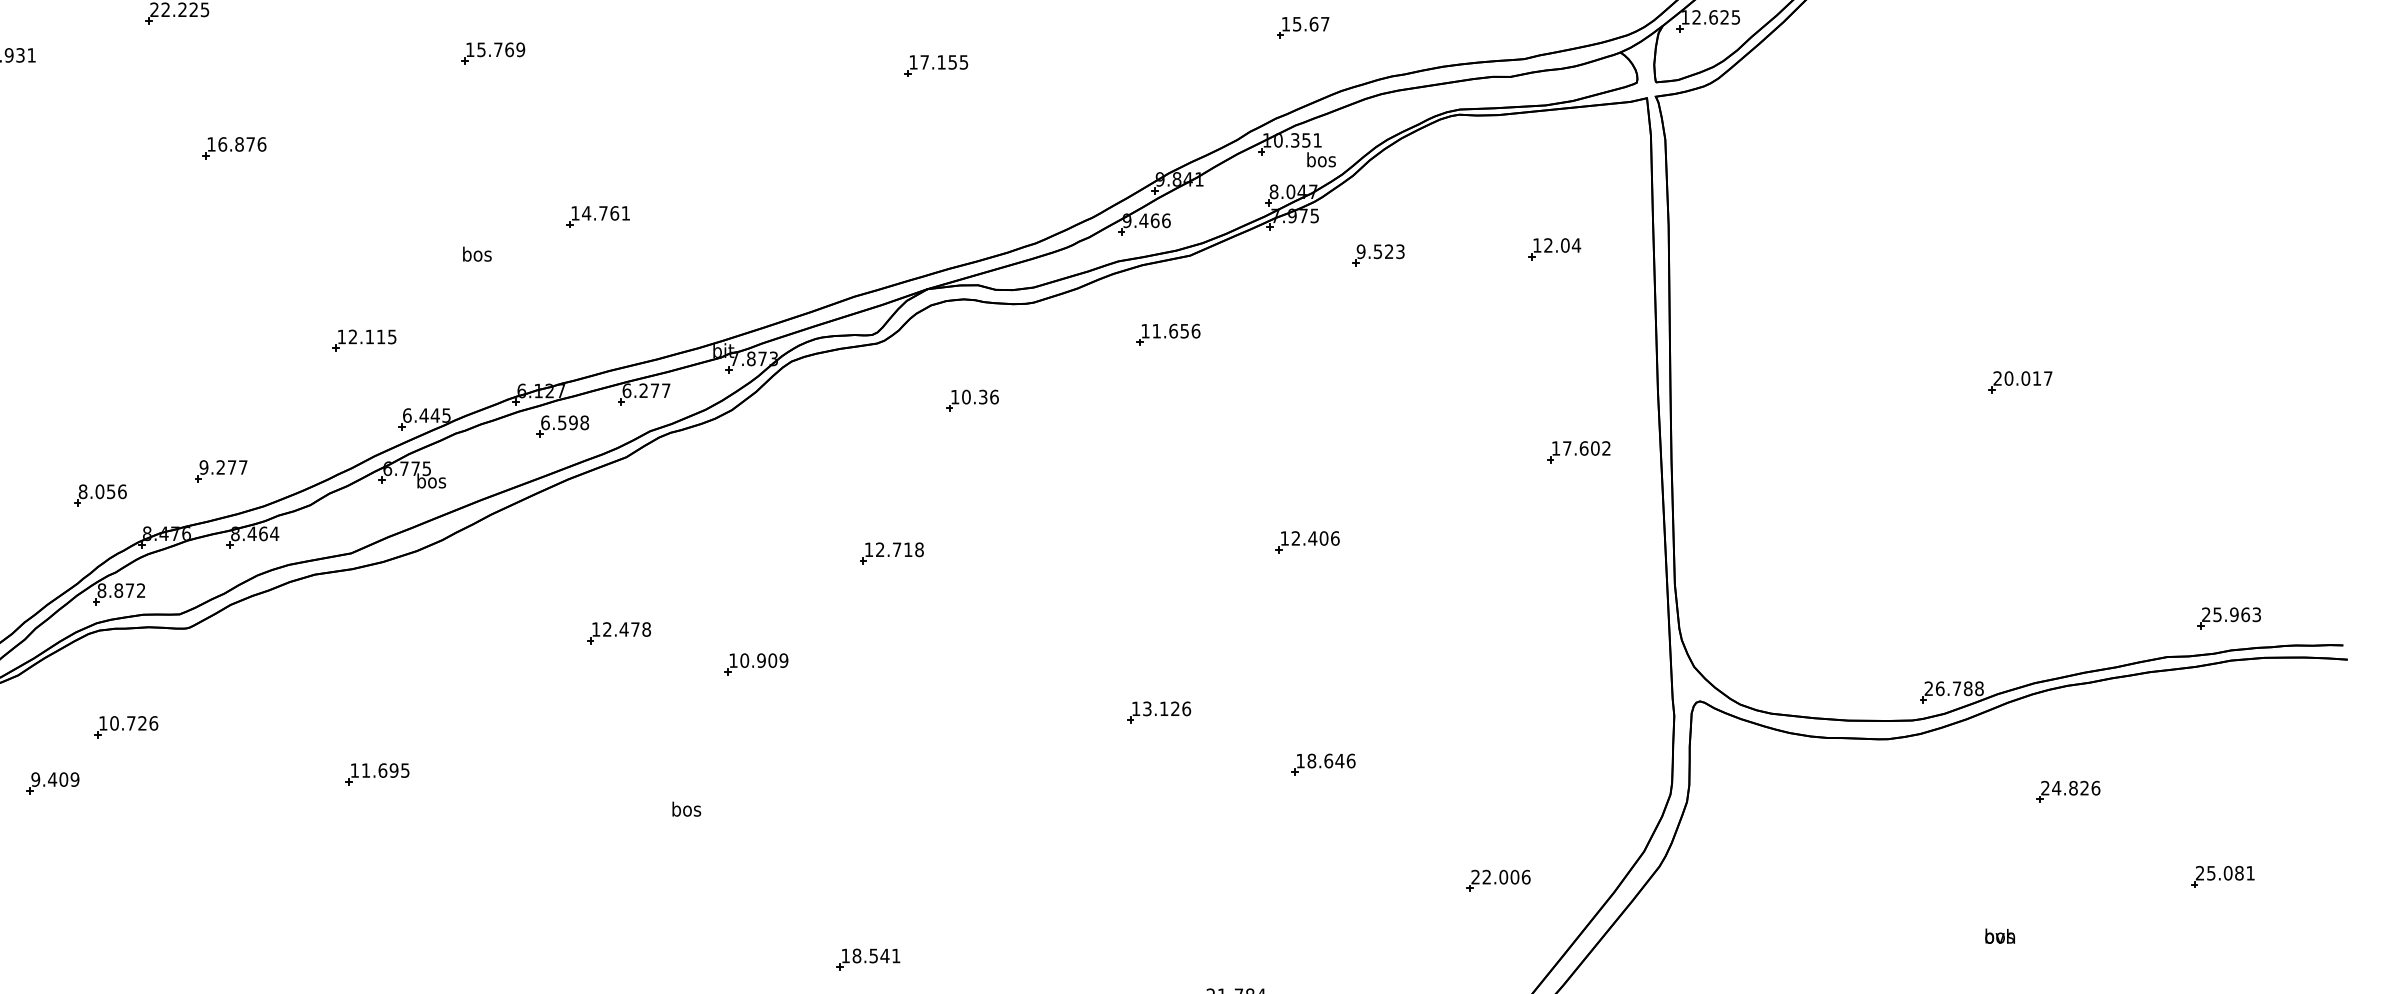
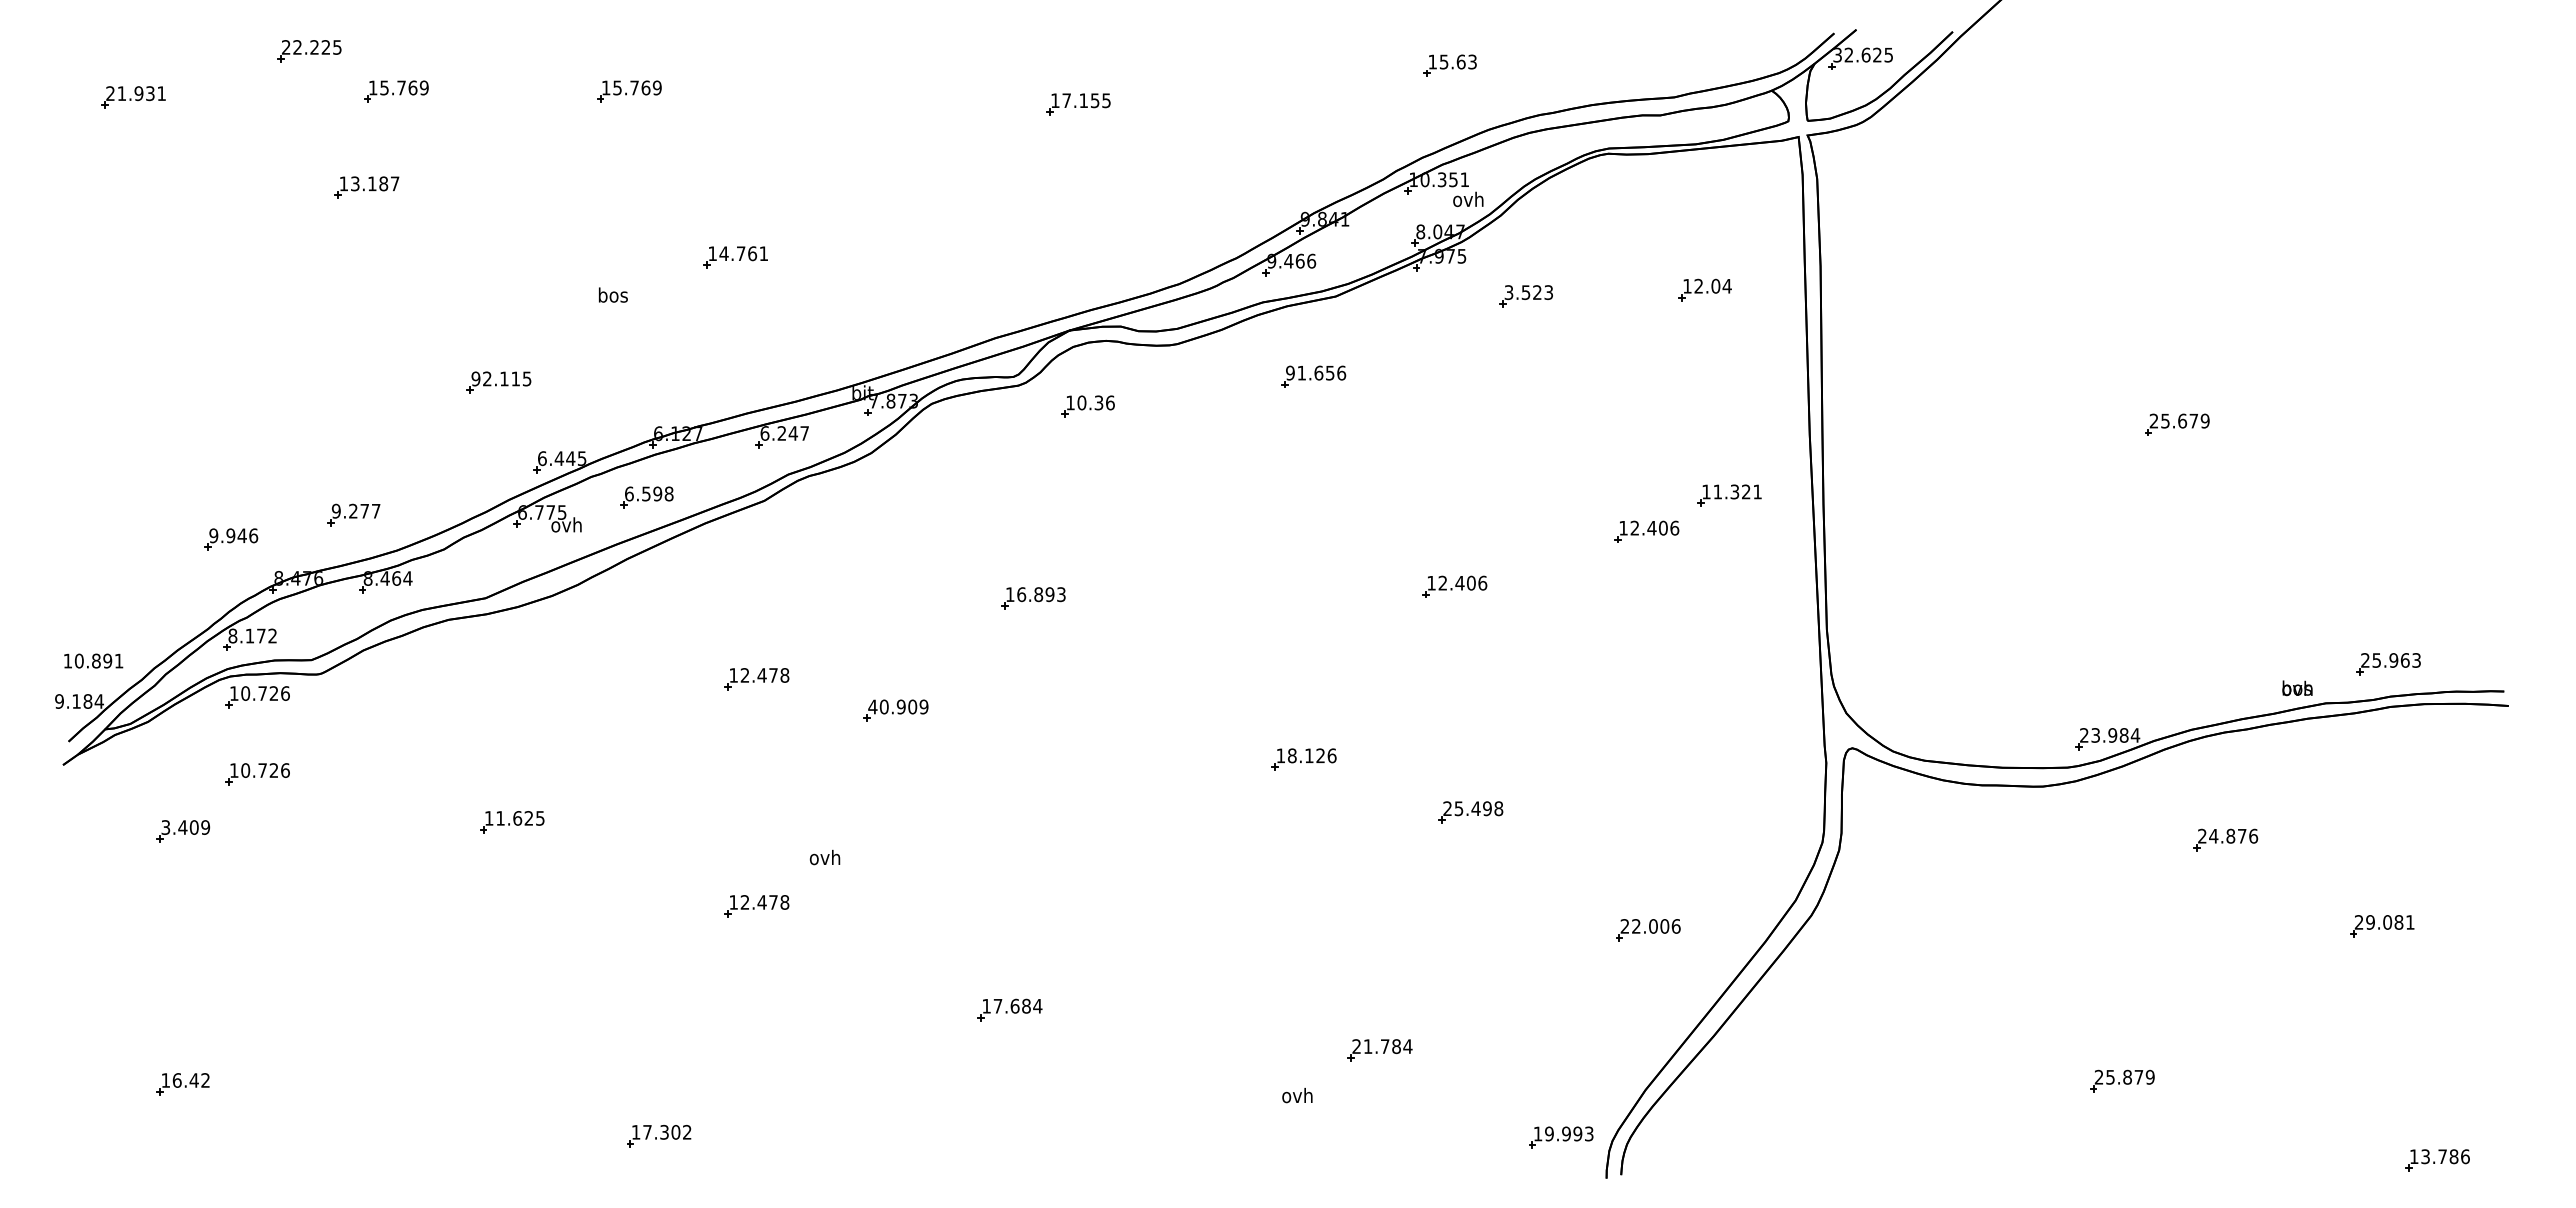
text: (1685, 16) -> (1837, 54), 12.625 -> 32.625
text: (1325, 23) -> (1472, 61), 15.67 -> 15.63
part: (263, 53) -> (396, 91), added
text: (242, 144) -> (375, 183), 16.876 -> 13.187
text: (1321, 159) -> (1468, 199), bos -> ovh
text: (1360, 251) -> (1508, 292), 9.523 -> 3.523
text: (1145, 330) -> (1290, 372), 11.656 -> 91.656
text: (341, 336) -> (475, 378), 12.115 -> 92.115
text: (2028, 377) -> (2185, 420), 20.017 -> 25.679
text: (655, 390) -> (793, 433), 6.277 -> 6.247
part: (971, 400) -> (1087, 406), moved
part: (562, 426) -> (646, 497), moved
text: (1586, 448) -> (1737, 491), 17.602 -> 11.321
text: (431, 480) -> (566, 524), bos -> ovh
part: (1496, 487) -> (1646, 531), added
text: (96, 491) -> (227, 535), 8.056 -> 9.946
text: (899, 549) -> (1041, 594), 12.718 -> 16.893
text: (118, 590) -> (249, 635), 8.872 -> 8.172
part: (126, 651) -> (257, 697), added
text: (733, 660) -> (872, 706), 10.909 -> 40.909
text: (1959, 688) -> (2115, 735), 26.788 -> 23.984
text: (1147, 708) -> (1292, 755), 13.126 -> 18.126
text: (1326, 760) -> (1473, 808), 18.646 -> 25.498
text: (393, 770) -> (528, 818), 11.695 -> 11.625
text: (35, 779) -> (165, 827), 9.409 -> 3.409
text: (2084, 787) -> (2241, 835), 24.826 -> 24.876
text: (685, 809) -> (824, 857), bos -> ovh
part: (618, 857) -> (756, 906), added
text: (2211, 873) -> (2370, 922), 25.081 -> 29.081
text: (2000, 936) -> (2297, 688), moved
text: (876, 955) -> (1017, 1005), 18.541 -> 17.684

